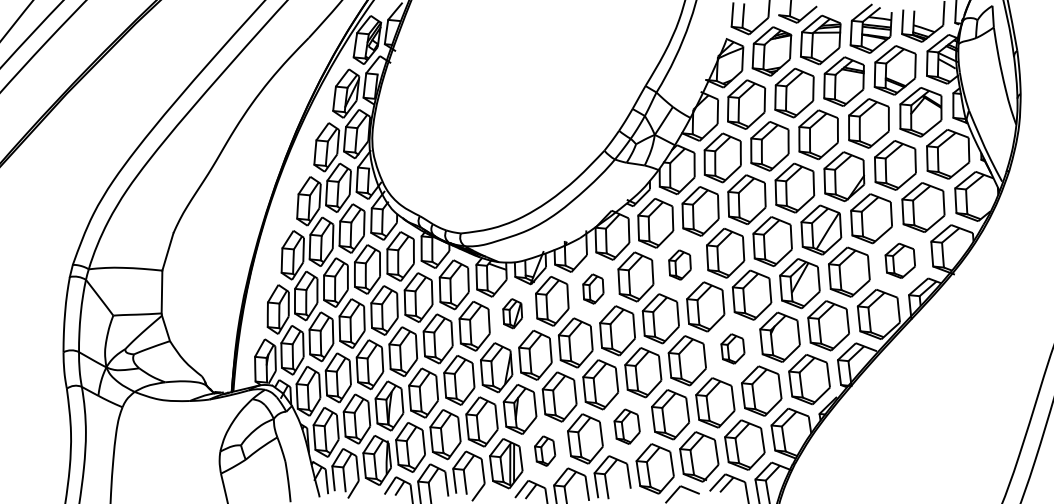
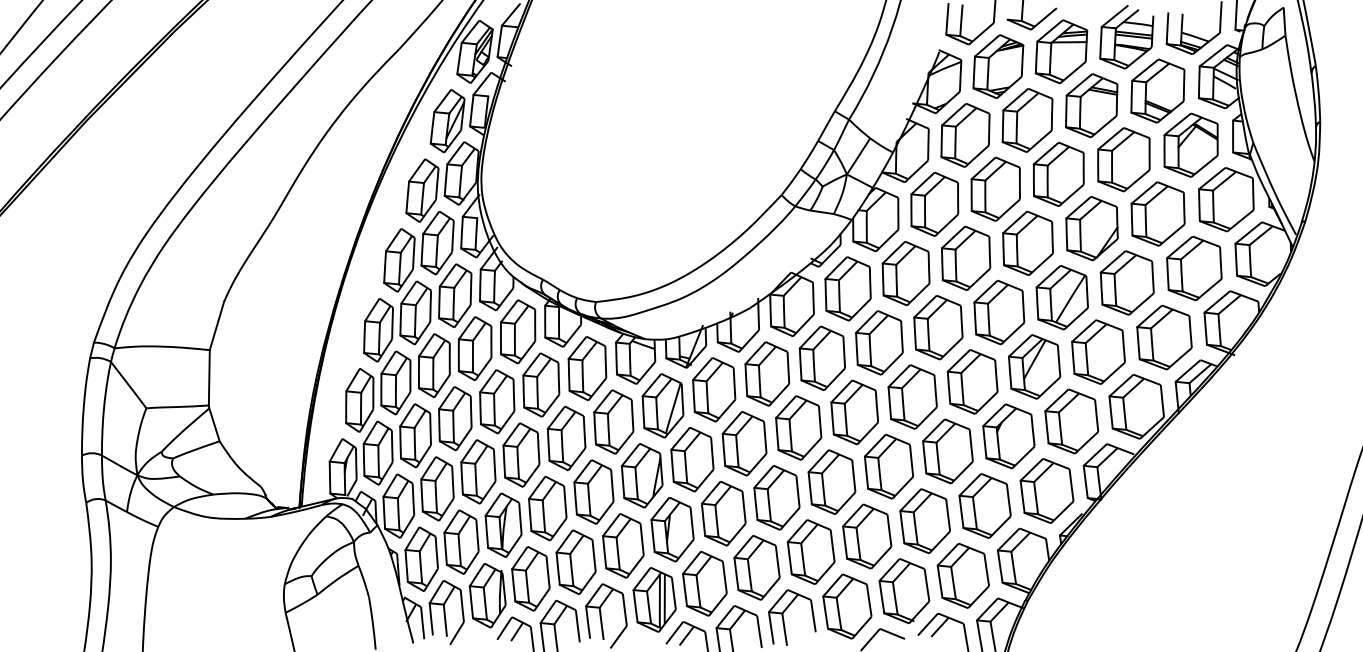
part: (900, 260) -> (1164, 337), size x1.43
part: (680, 264) -> (879, 342), size x1.67
part: (593, 288) -> (767, 373), size x1.67
part: (512, 313) -> (662, 405), size x1.67
part: (732, 349) -> (947, 451), size x1.67
part: (626, 426) -> (810, 551), size x1.43
part: (544, 451) -> (704, 583), size x1.67

